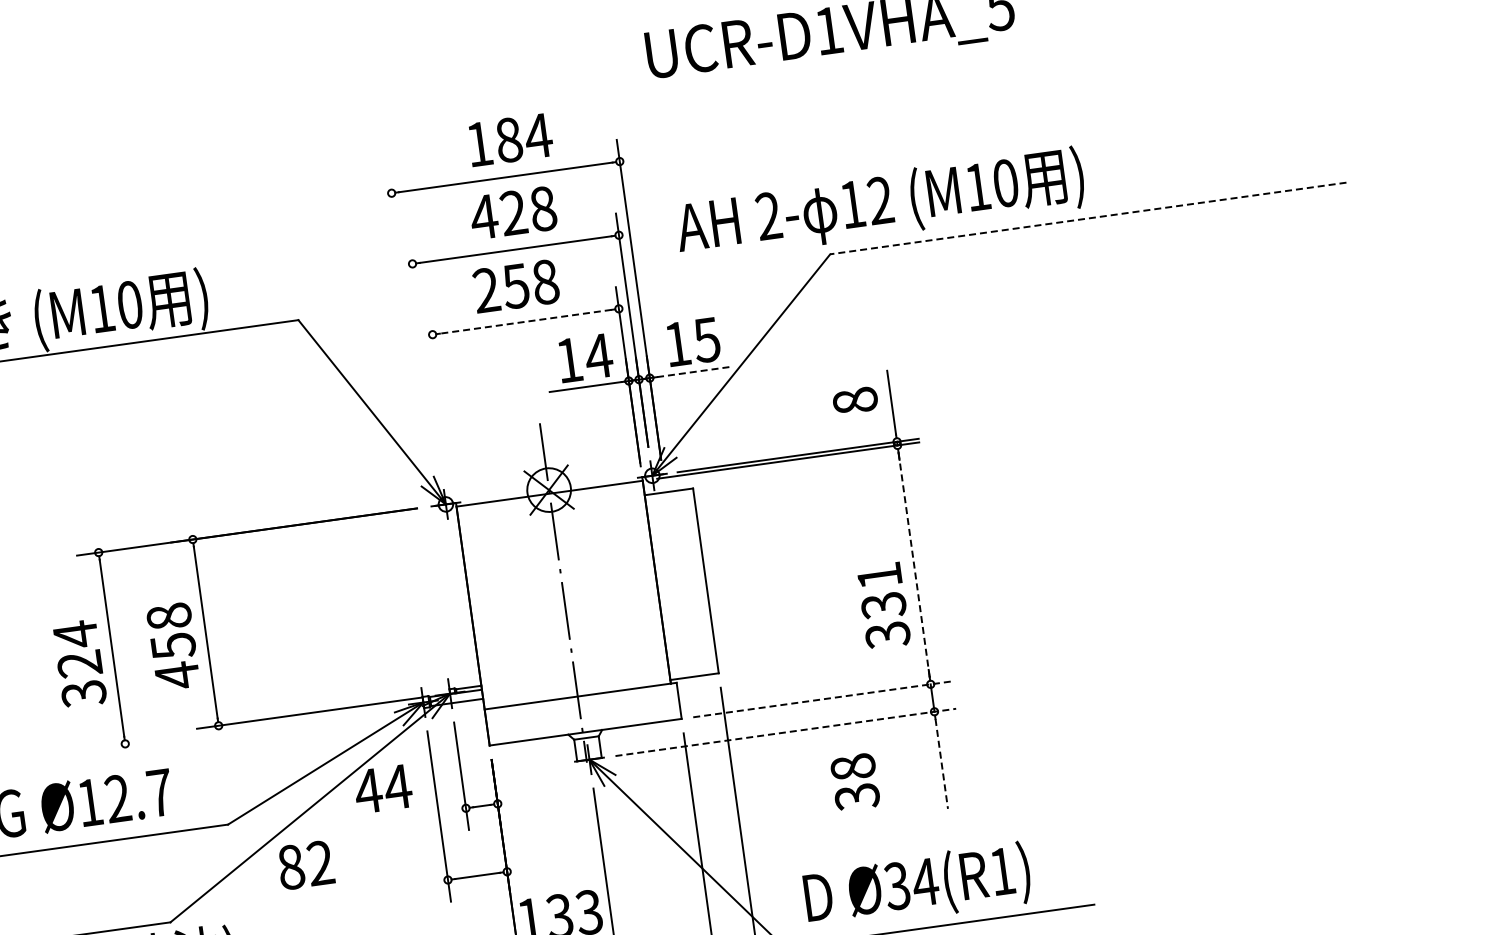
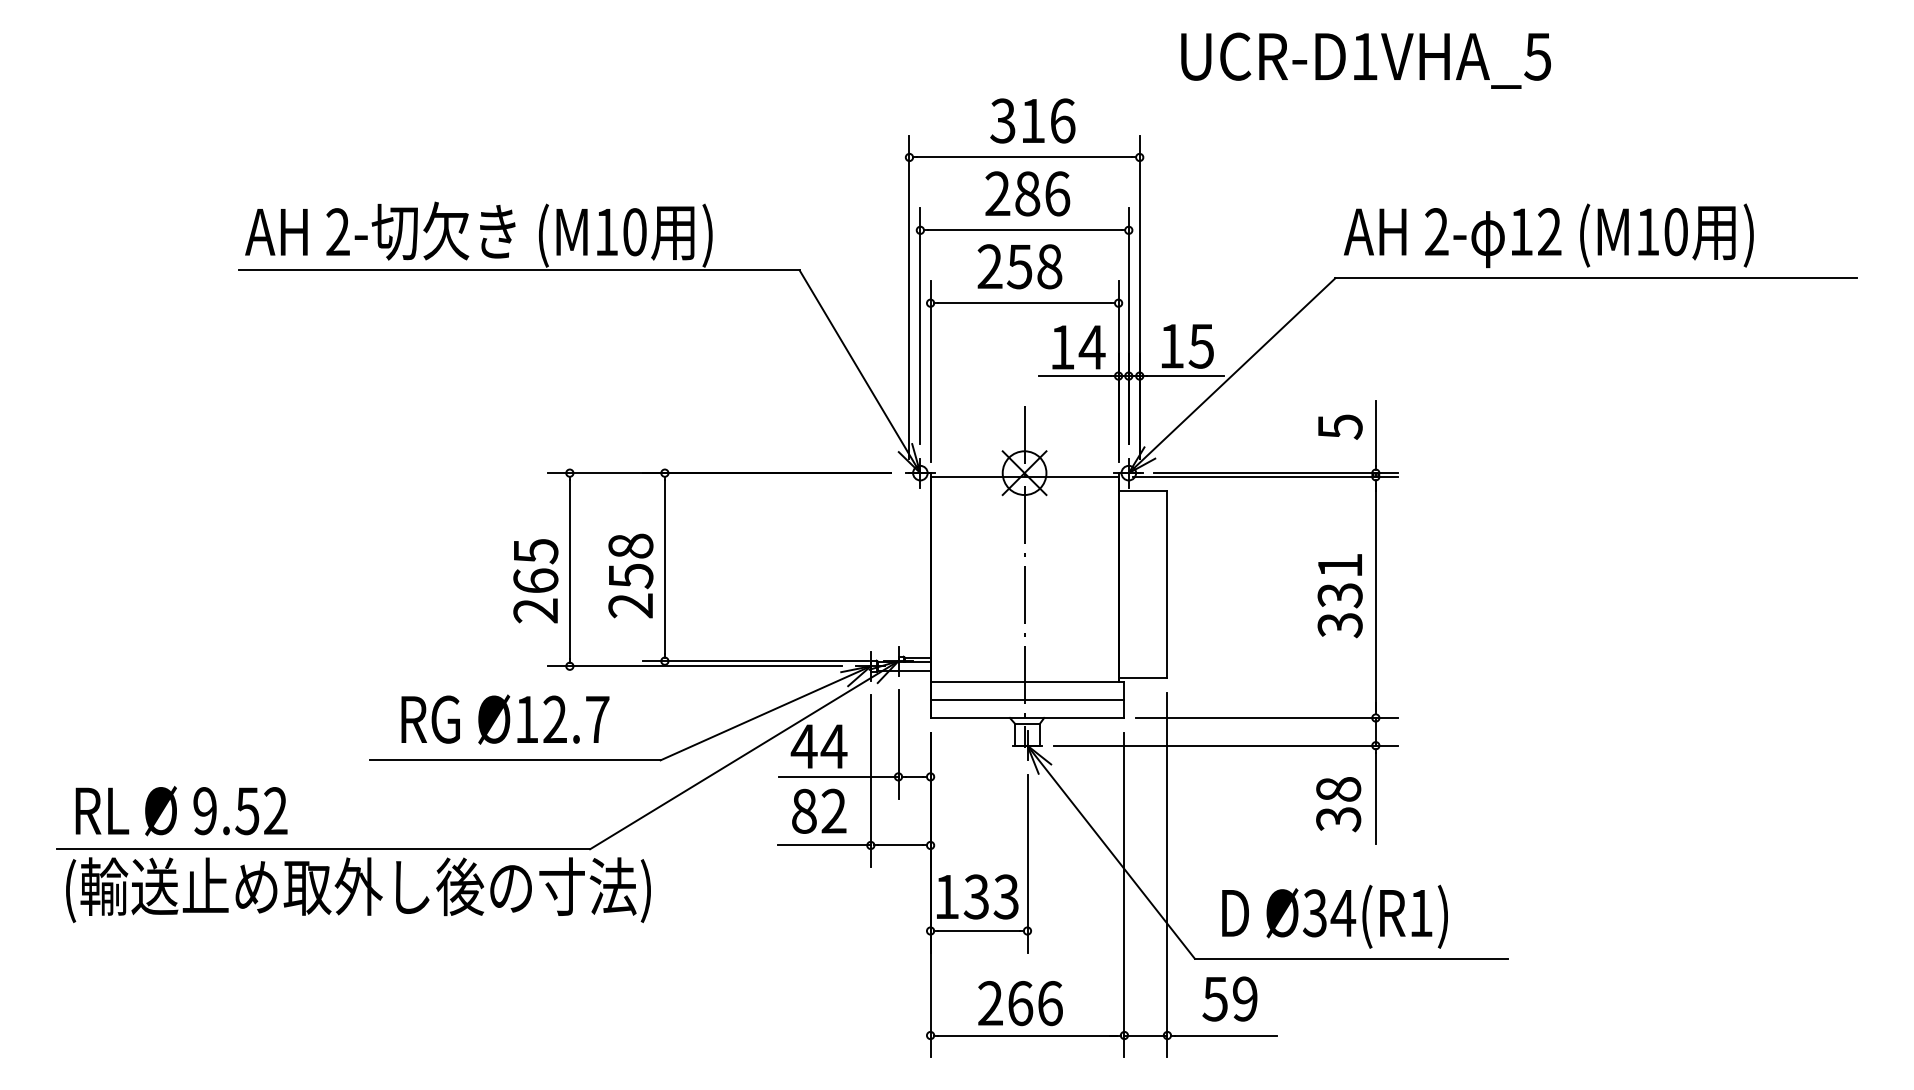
text: (509, 139) -> (1033, 120), 184 -> 316
text: (879, 204) -> (1548, 235), moved
text: (513, 212) -> (1027, 193), 428 -> 286
line: (1088, 218) -> (1596, 278), dashed -> solid
line: (525, 322) -> (1024, 303), dashed -> solid
line: (410, 330) -> (909, 296), added
line: (425, 359) -> (920, 326), added
line: (695, 372) -> (1185, 376), dashed -> solid
text: (854, 400) -> (1339, 426), 8 -> 5
line: (441, 402) -> (930, 371), added
line: (913, 565) -> (1375, 597), dashed -> solid
text: (883, 606) -> (1339, 596), moved
text: (79, 663) -> (535, 580), 324 -> 265
text: (176, 675) -> (630, 605), 458 -> 258
line: (822, 699) -> (1266, 718), dashed -> solid
line: (583, 713) -> (1027, 699), added
line: (248, 726) -> (694, 666), added
line: (785, 732) -> (1225, 745), dashed -> solid
line: (941, 764) -> (1375, 798), dashed -> solid
text: (855, 782) -> (1338, 804), moved
line: (406, 816) -> (838, 776), added
text: (306, 864) -> (819, 810), moved
line: (402, 886) -> (824, 845), added

